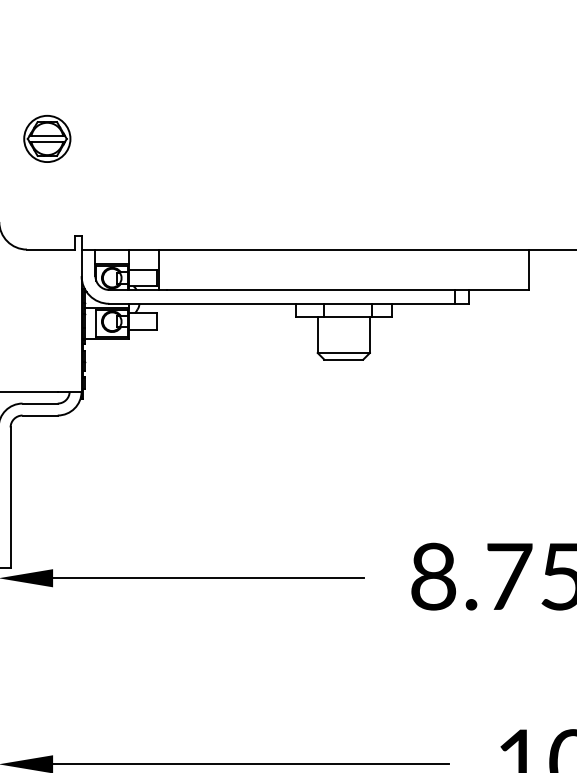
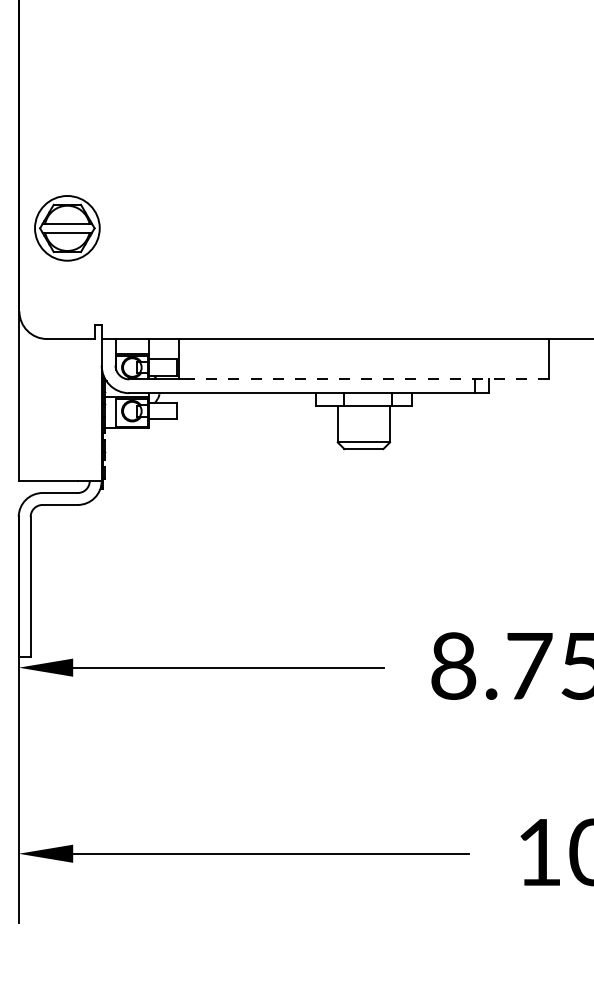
part: (47, 139) -> (67, 228), size x1.4
line: (347, 290) -> (367, 379), solid -> dashed

